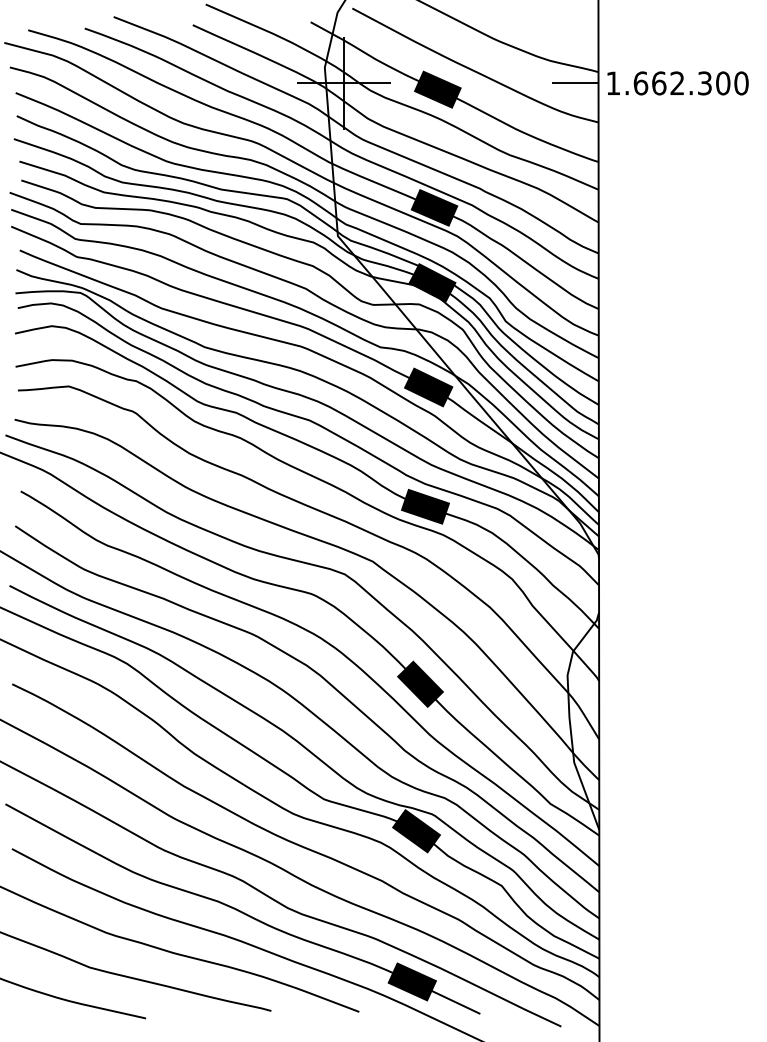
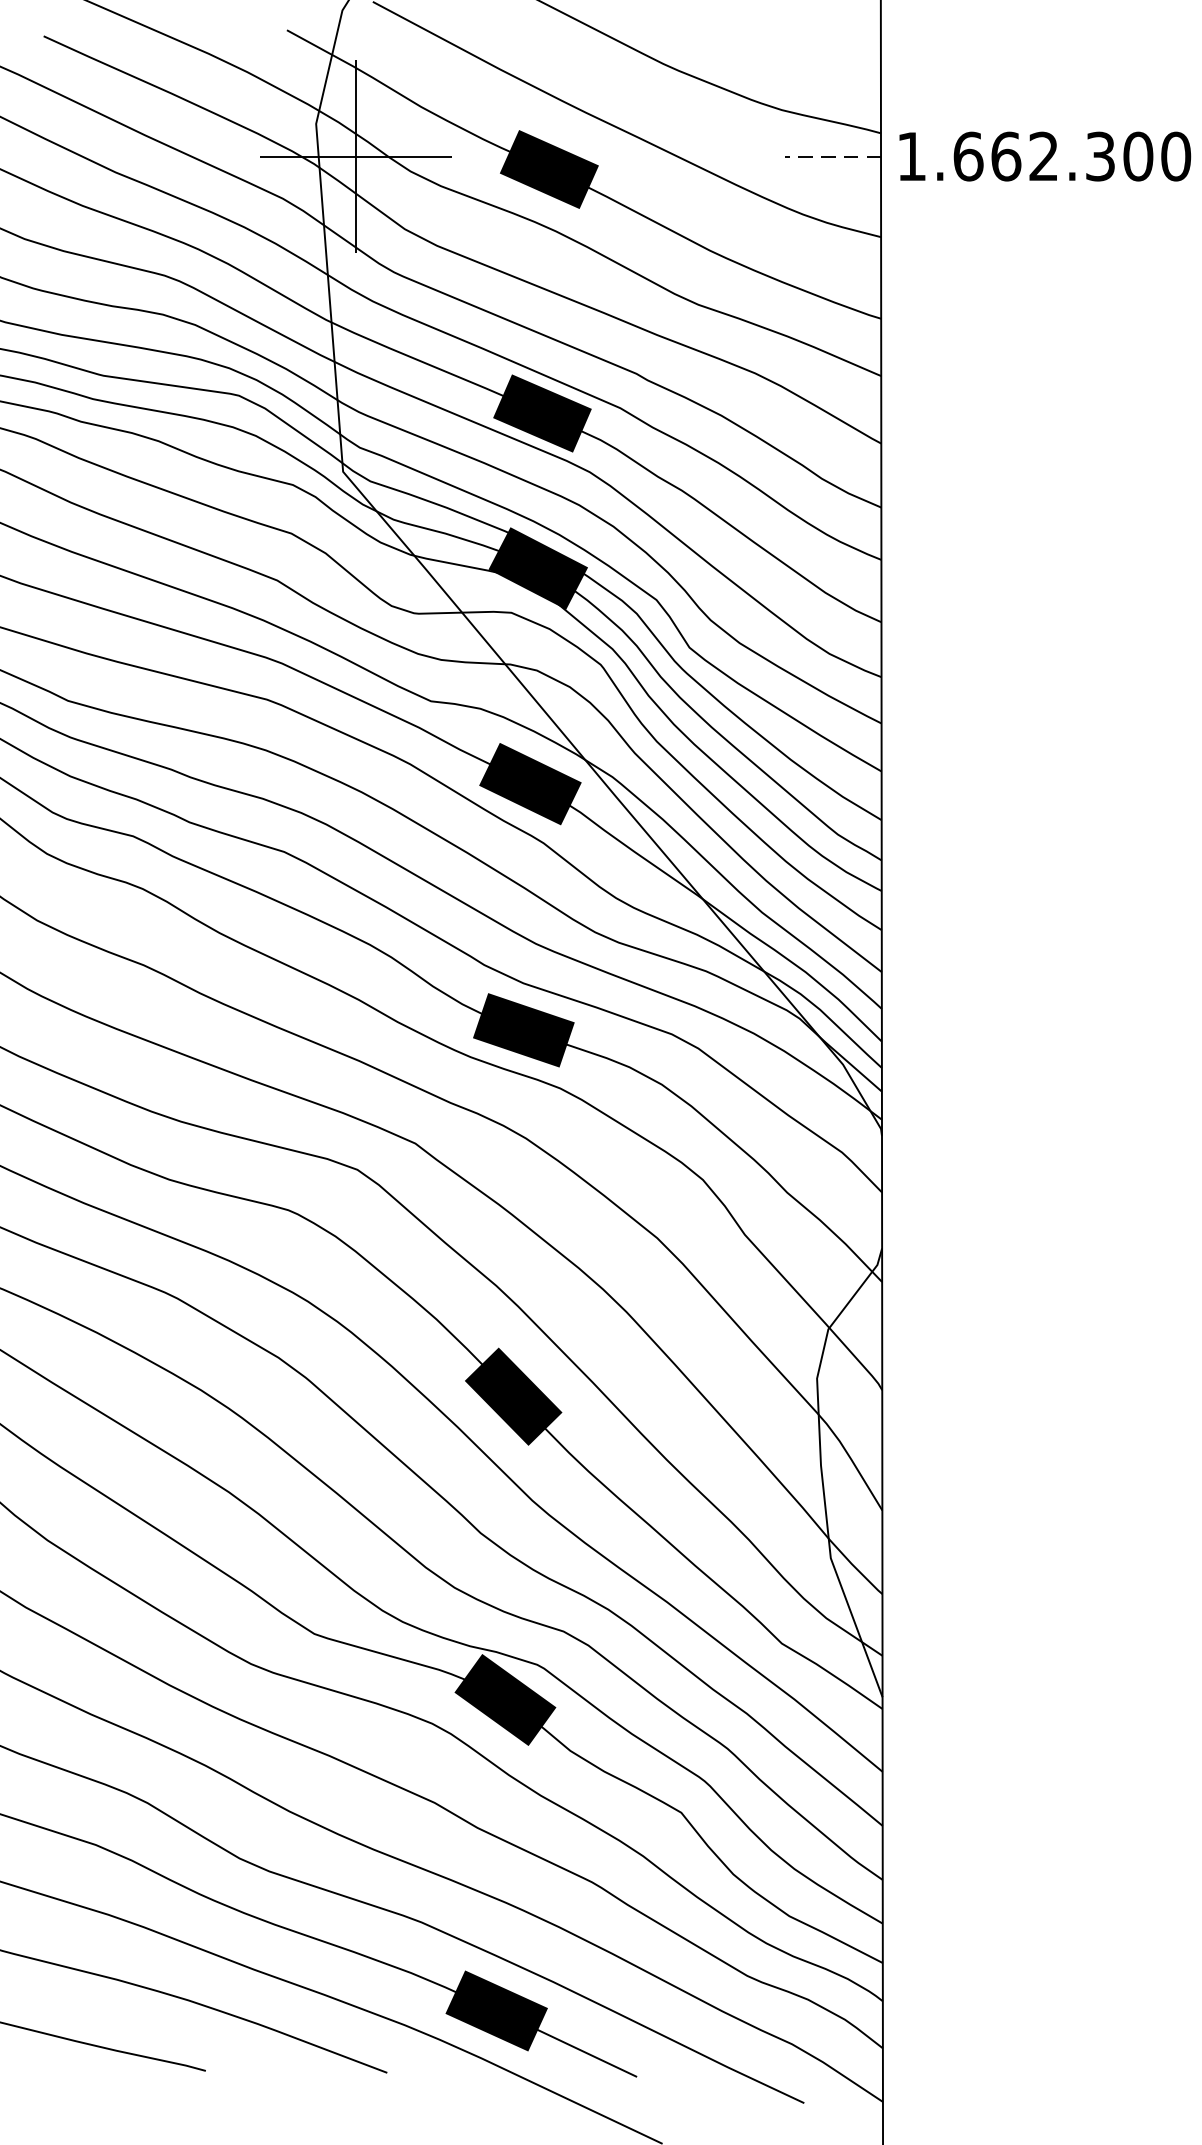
line: (574, 83) -> (831, 156), solid -> dashed

